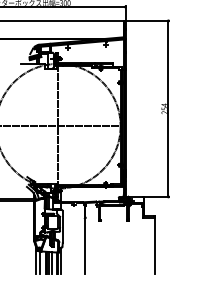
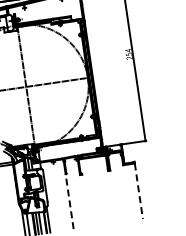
line: (84, 245) -> (69, 201), solid -> dashed
line: (154, 246) -> (138, 192), solid -> dashed

